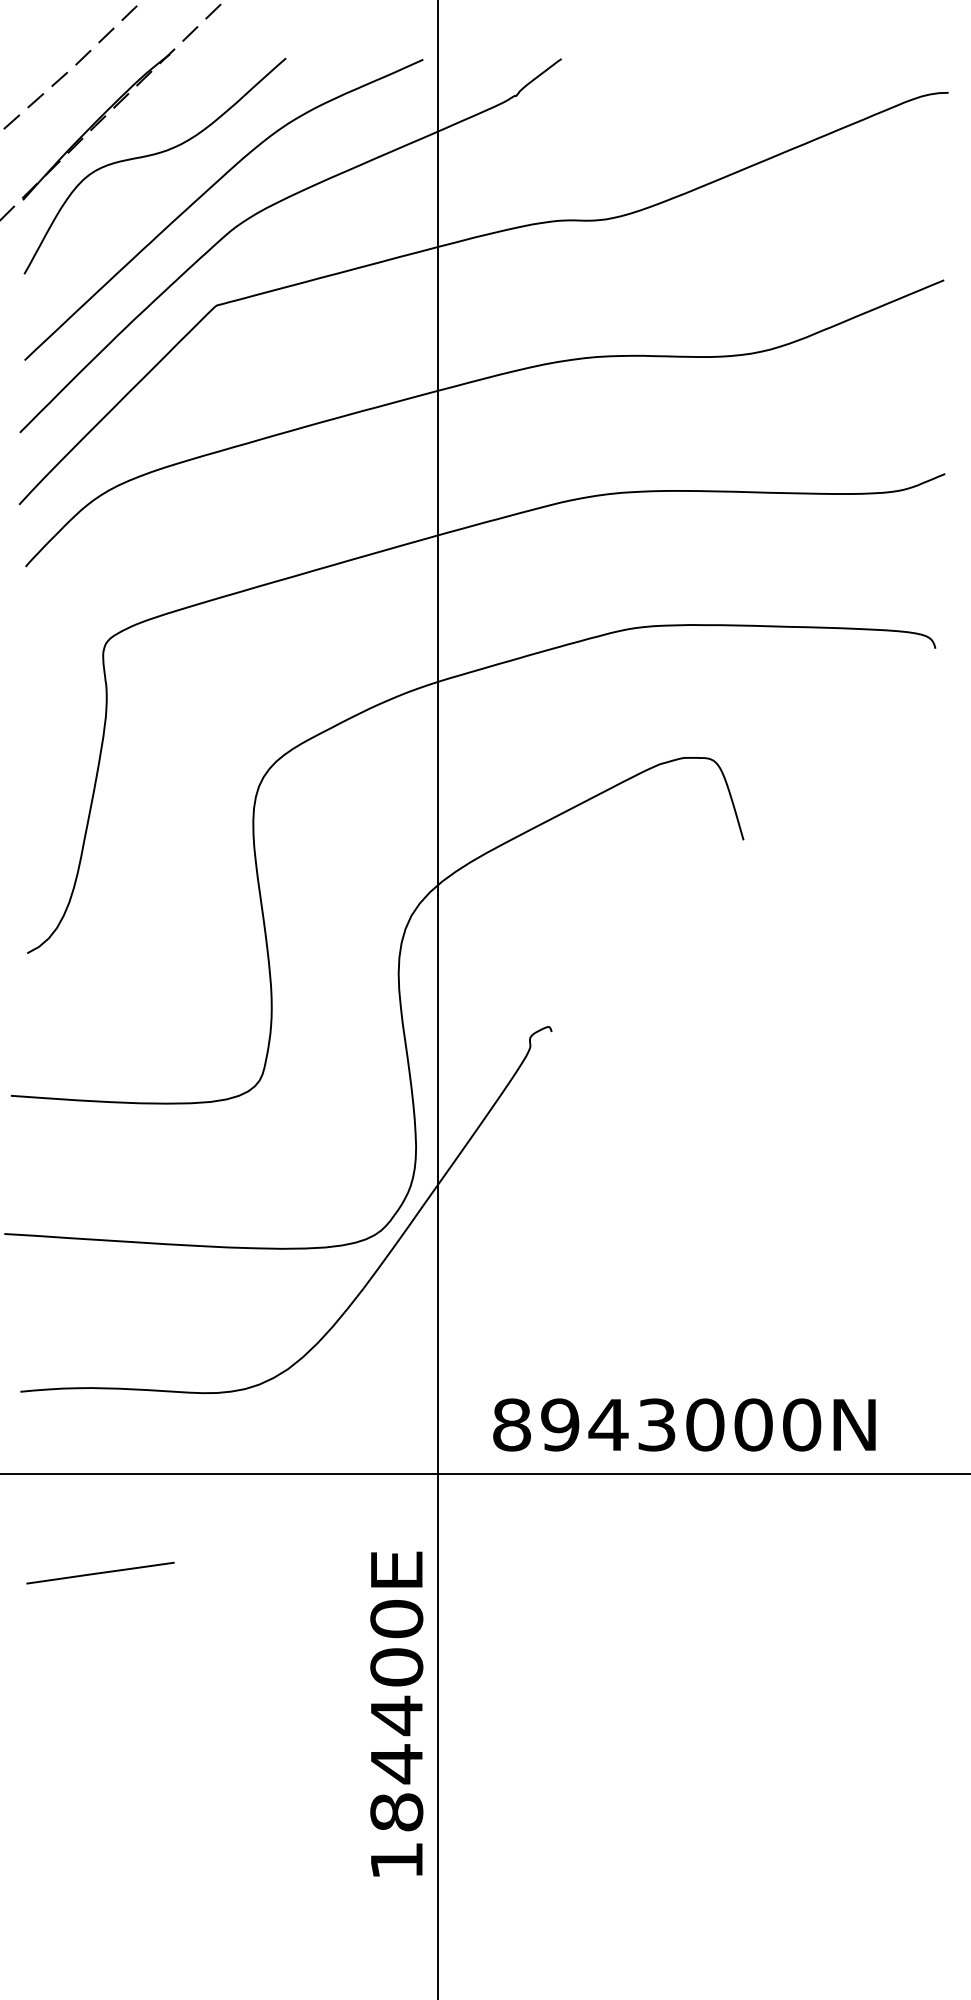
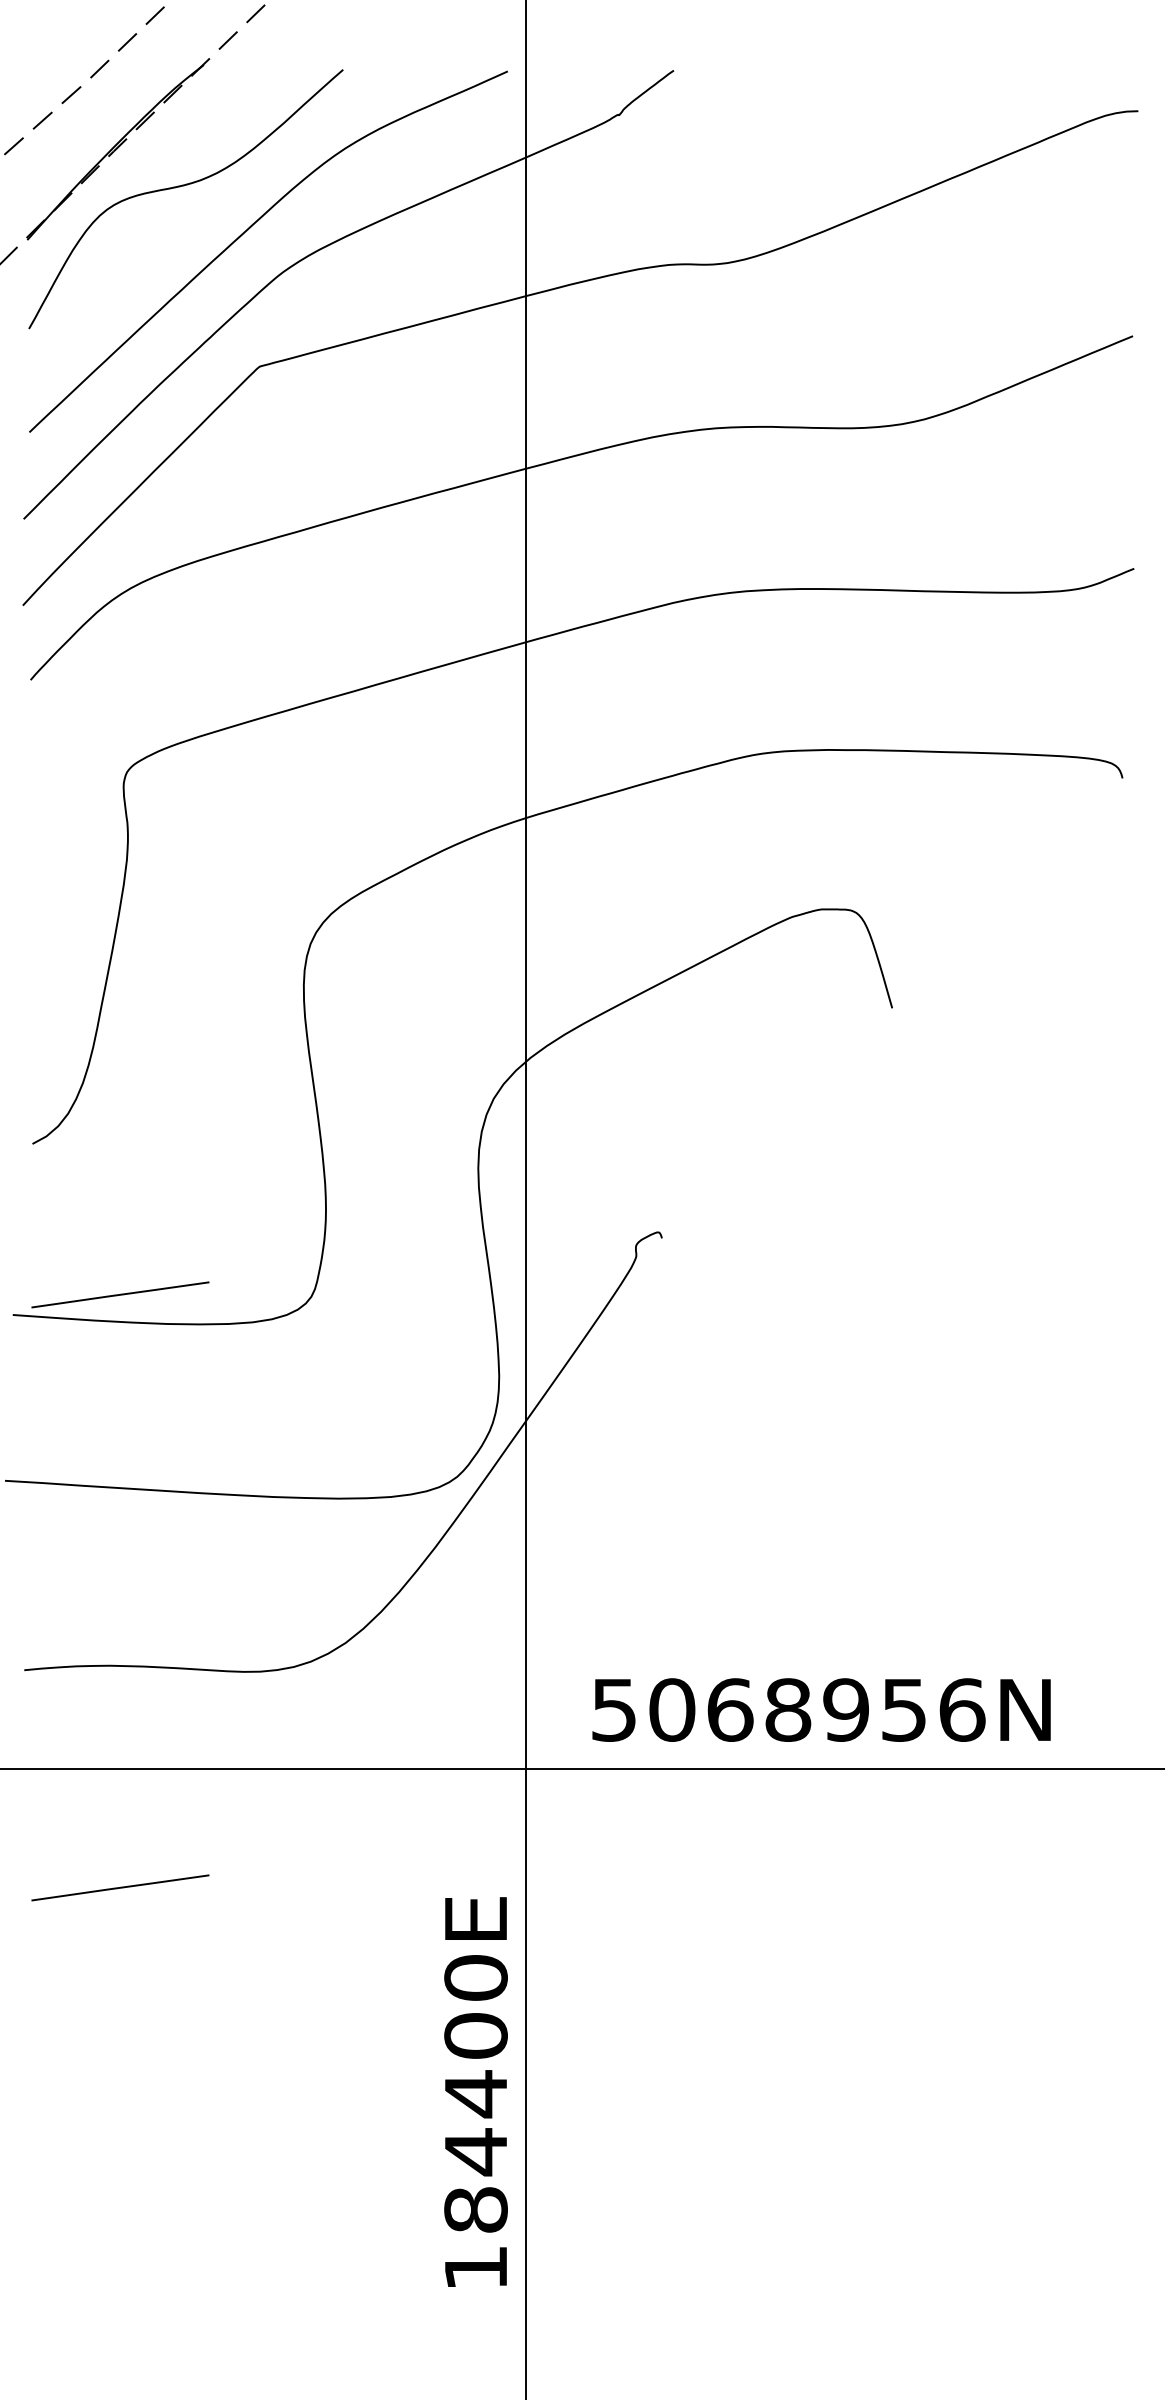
line: (100, 1078) -> (120, 1294), added
text: (657, 1424) -> (788, 1709), 8943000N -> 5068956N
text: (396, 1713) -> (475, 2091), moved

